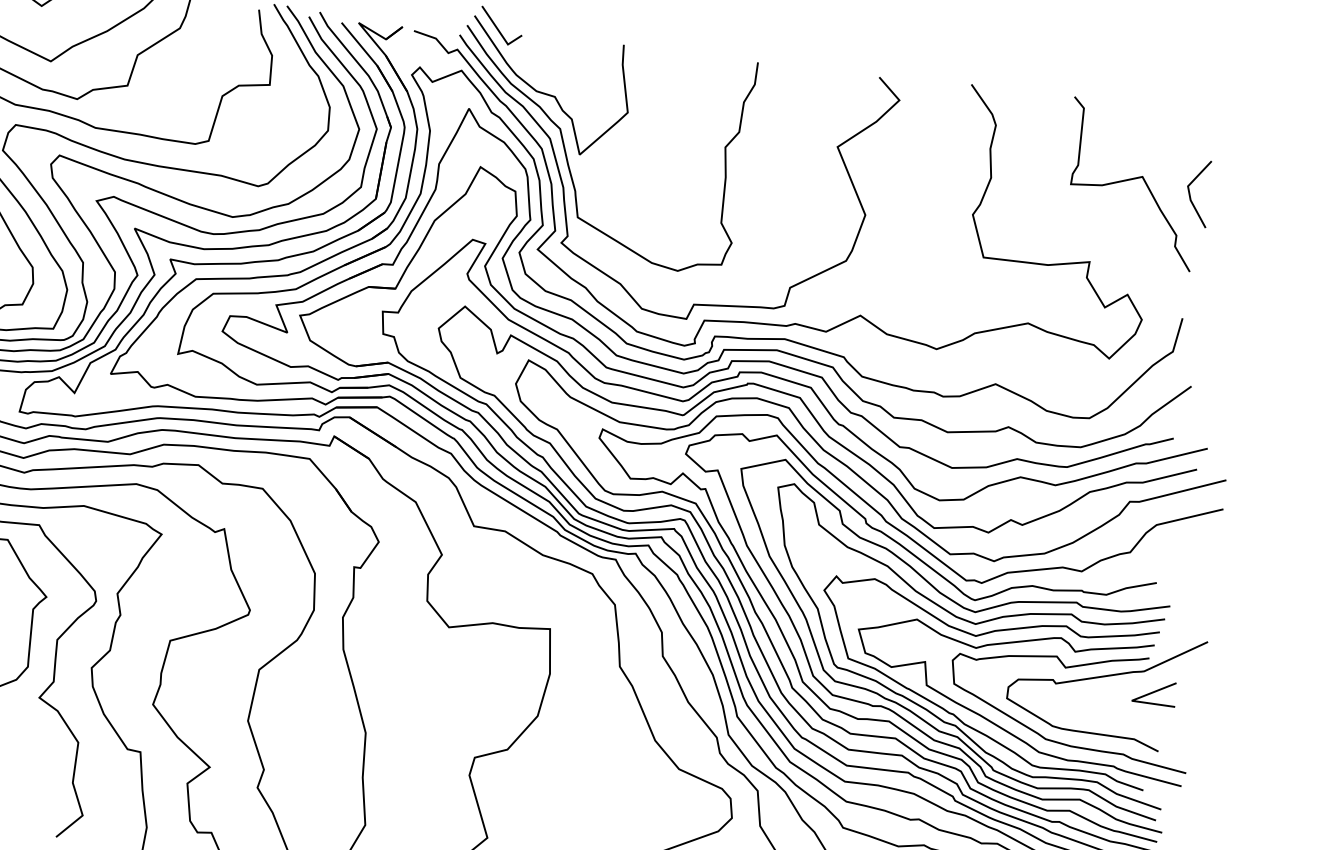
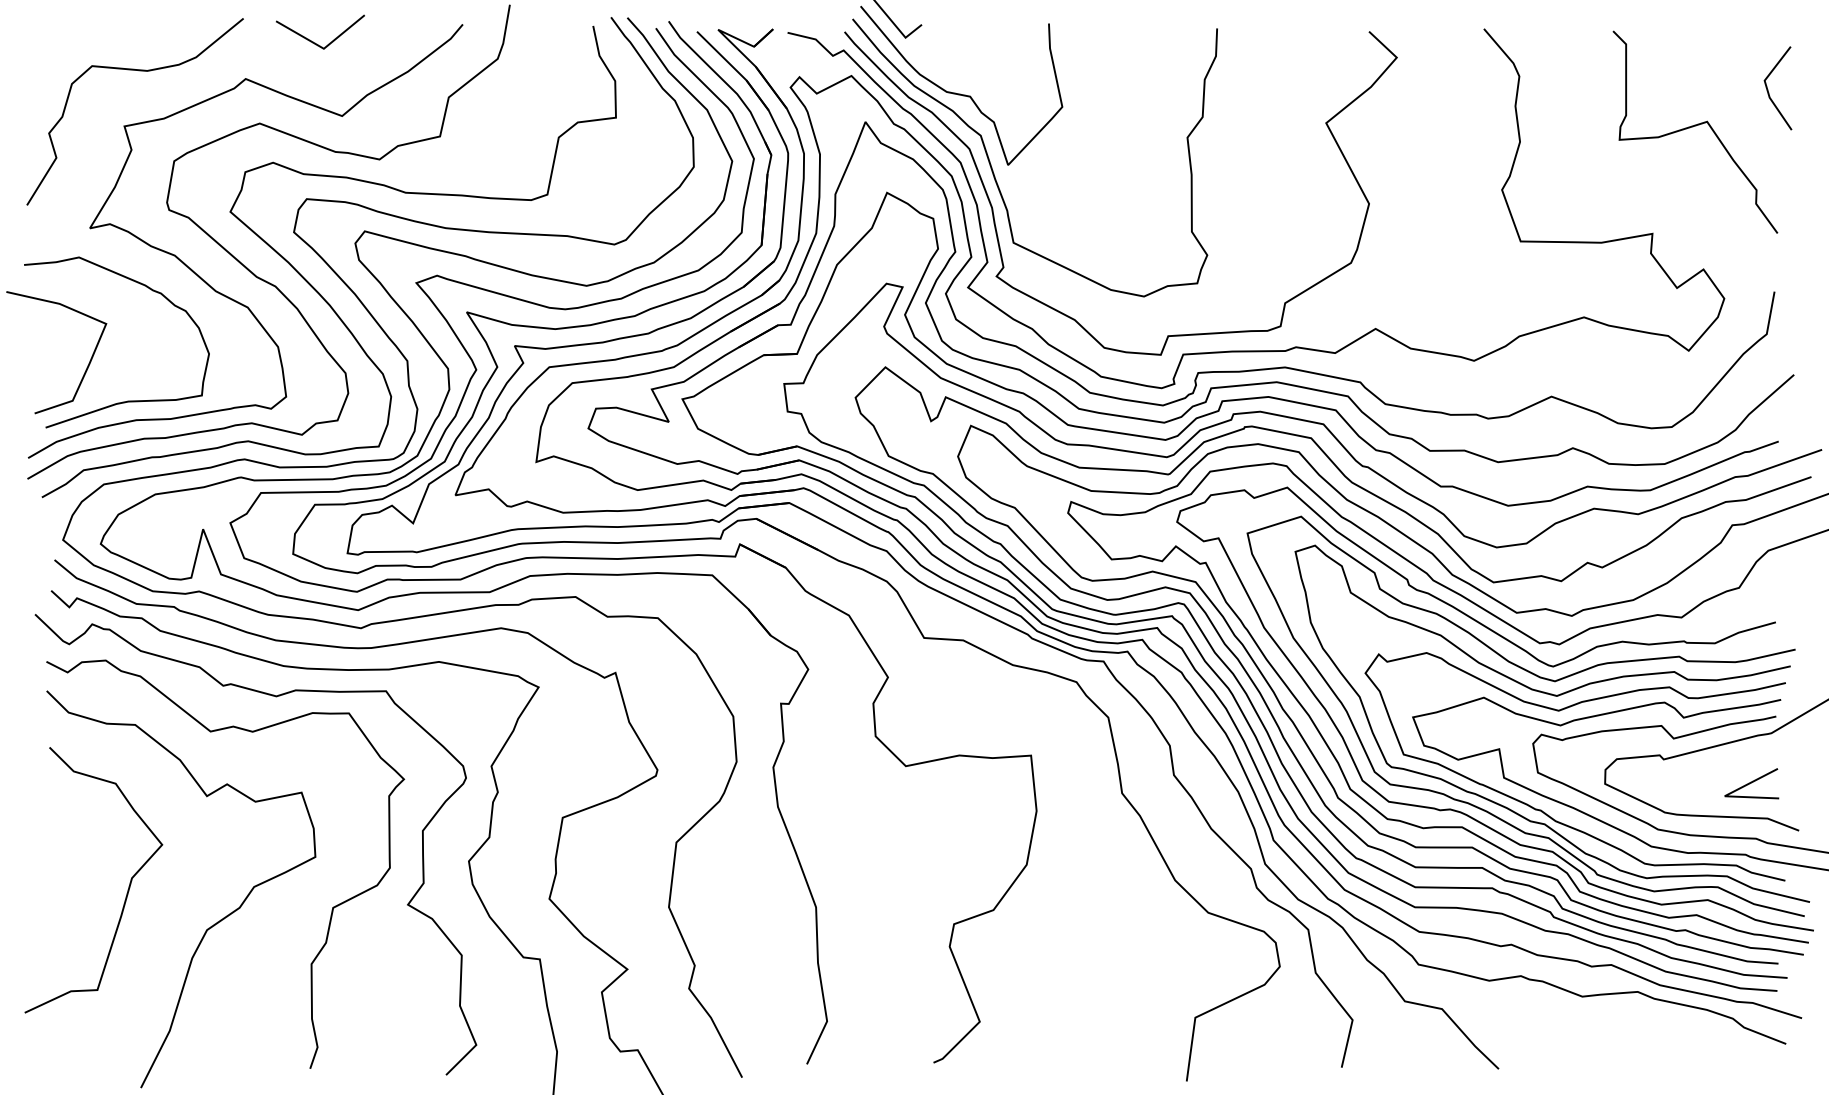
line: (1190, 196) -> (1769, 92), moved
line: (1154, 692) -> (1751, 783), moved

